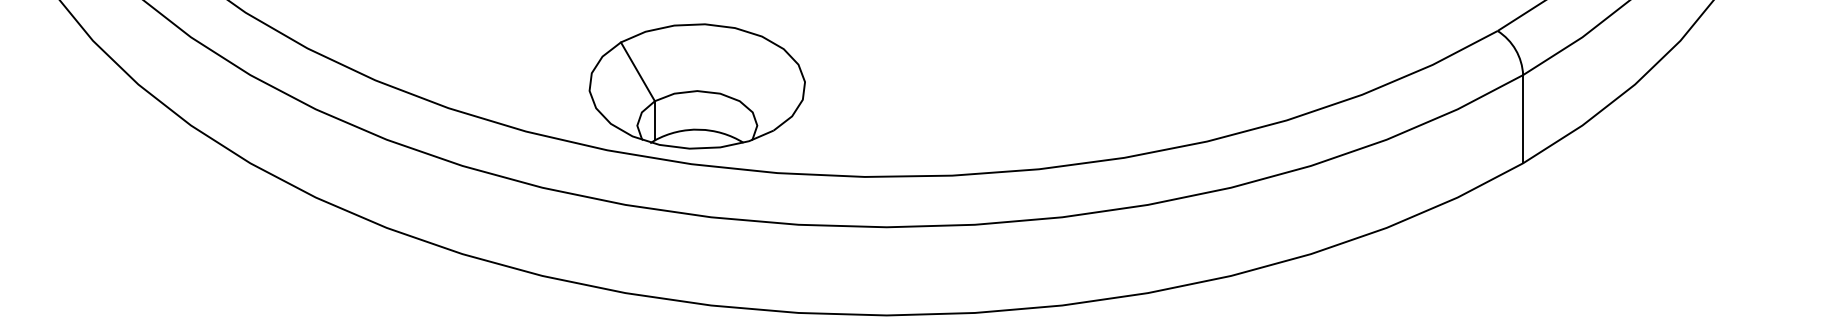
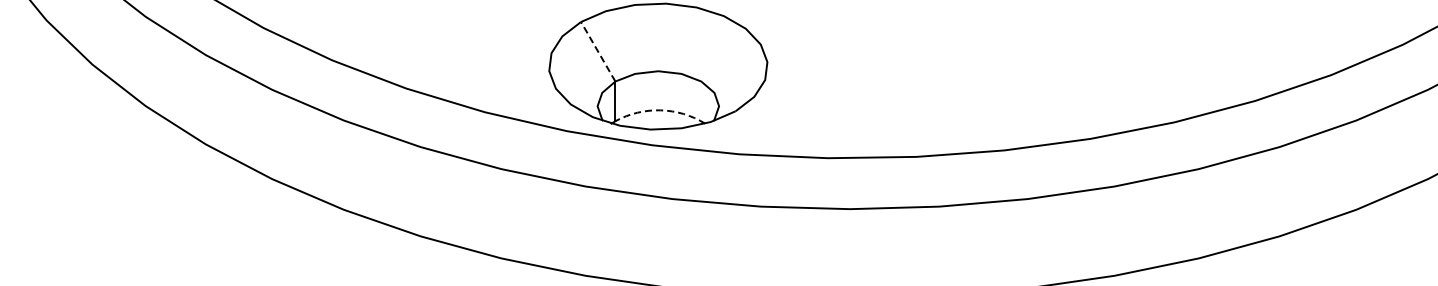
line: (637, 71) -> (597, 51), solid -> dashed
arc: (699, 129) -> (660, 110), solid -> dashed

